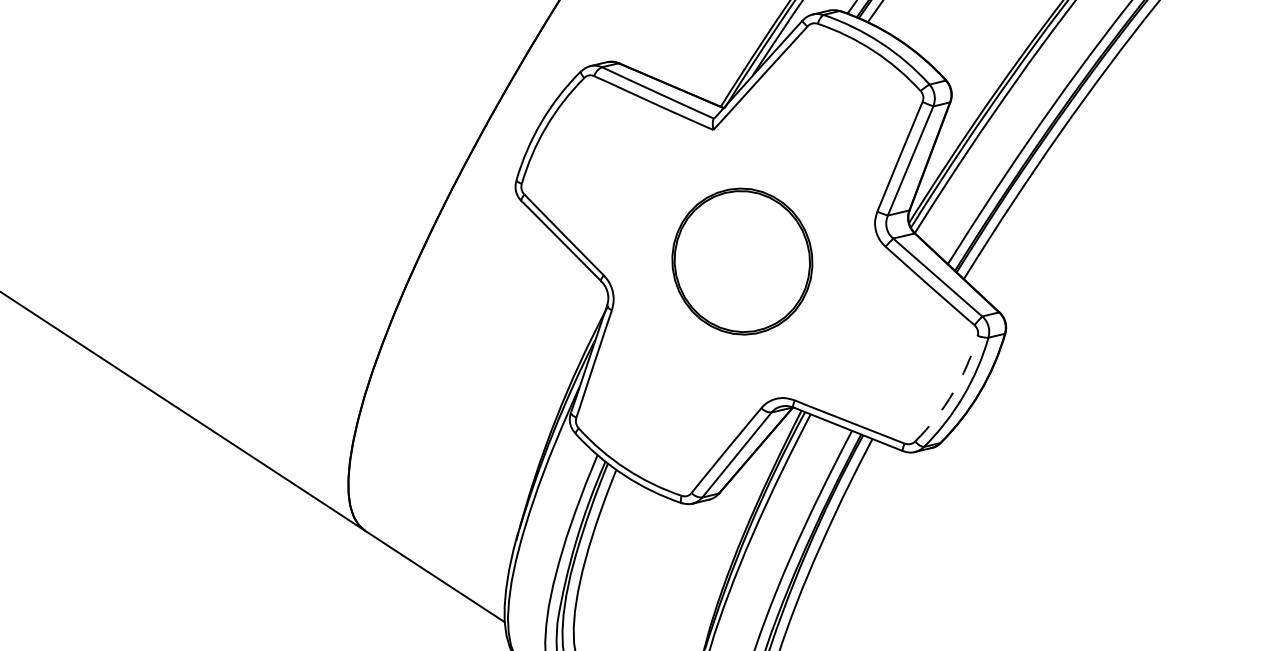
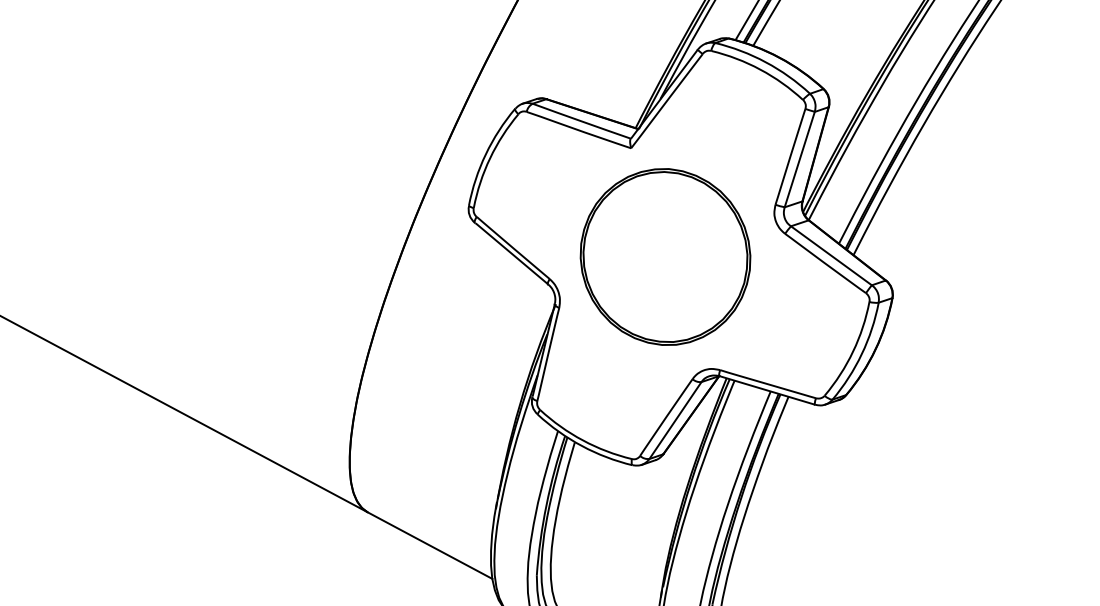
part: (742, 260) -> (665, 256), size x1.43
arc: (953, 392) -> (853, 351), dashed -> solid

